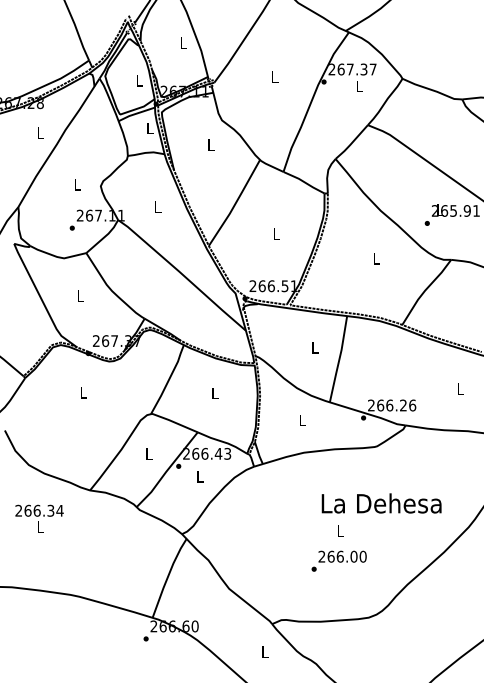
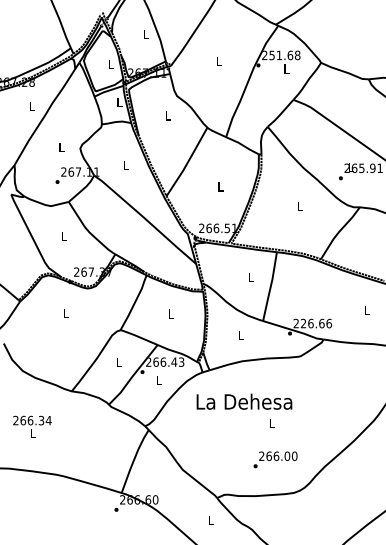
text: (356, 69) -> (284, 55), 267.37 -> 251.68
text: (391, 405) -> (312, 323), 266.26 -> 226.66
text: (381, 503) -> (244, 401), moved
text: (39, 518) -> (32, 426), moved
text: (339, 560) -> (275, 459), moved

